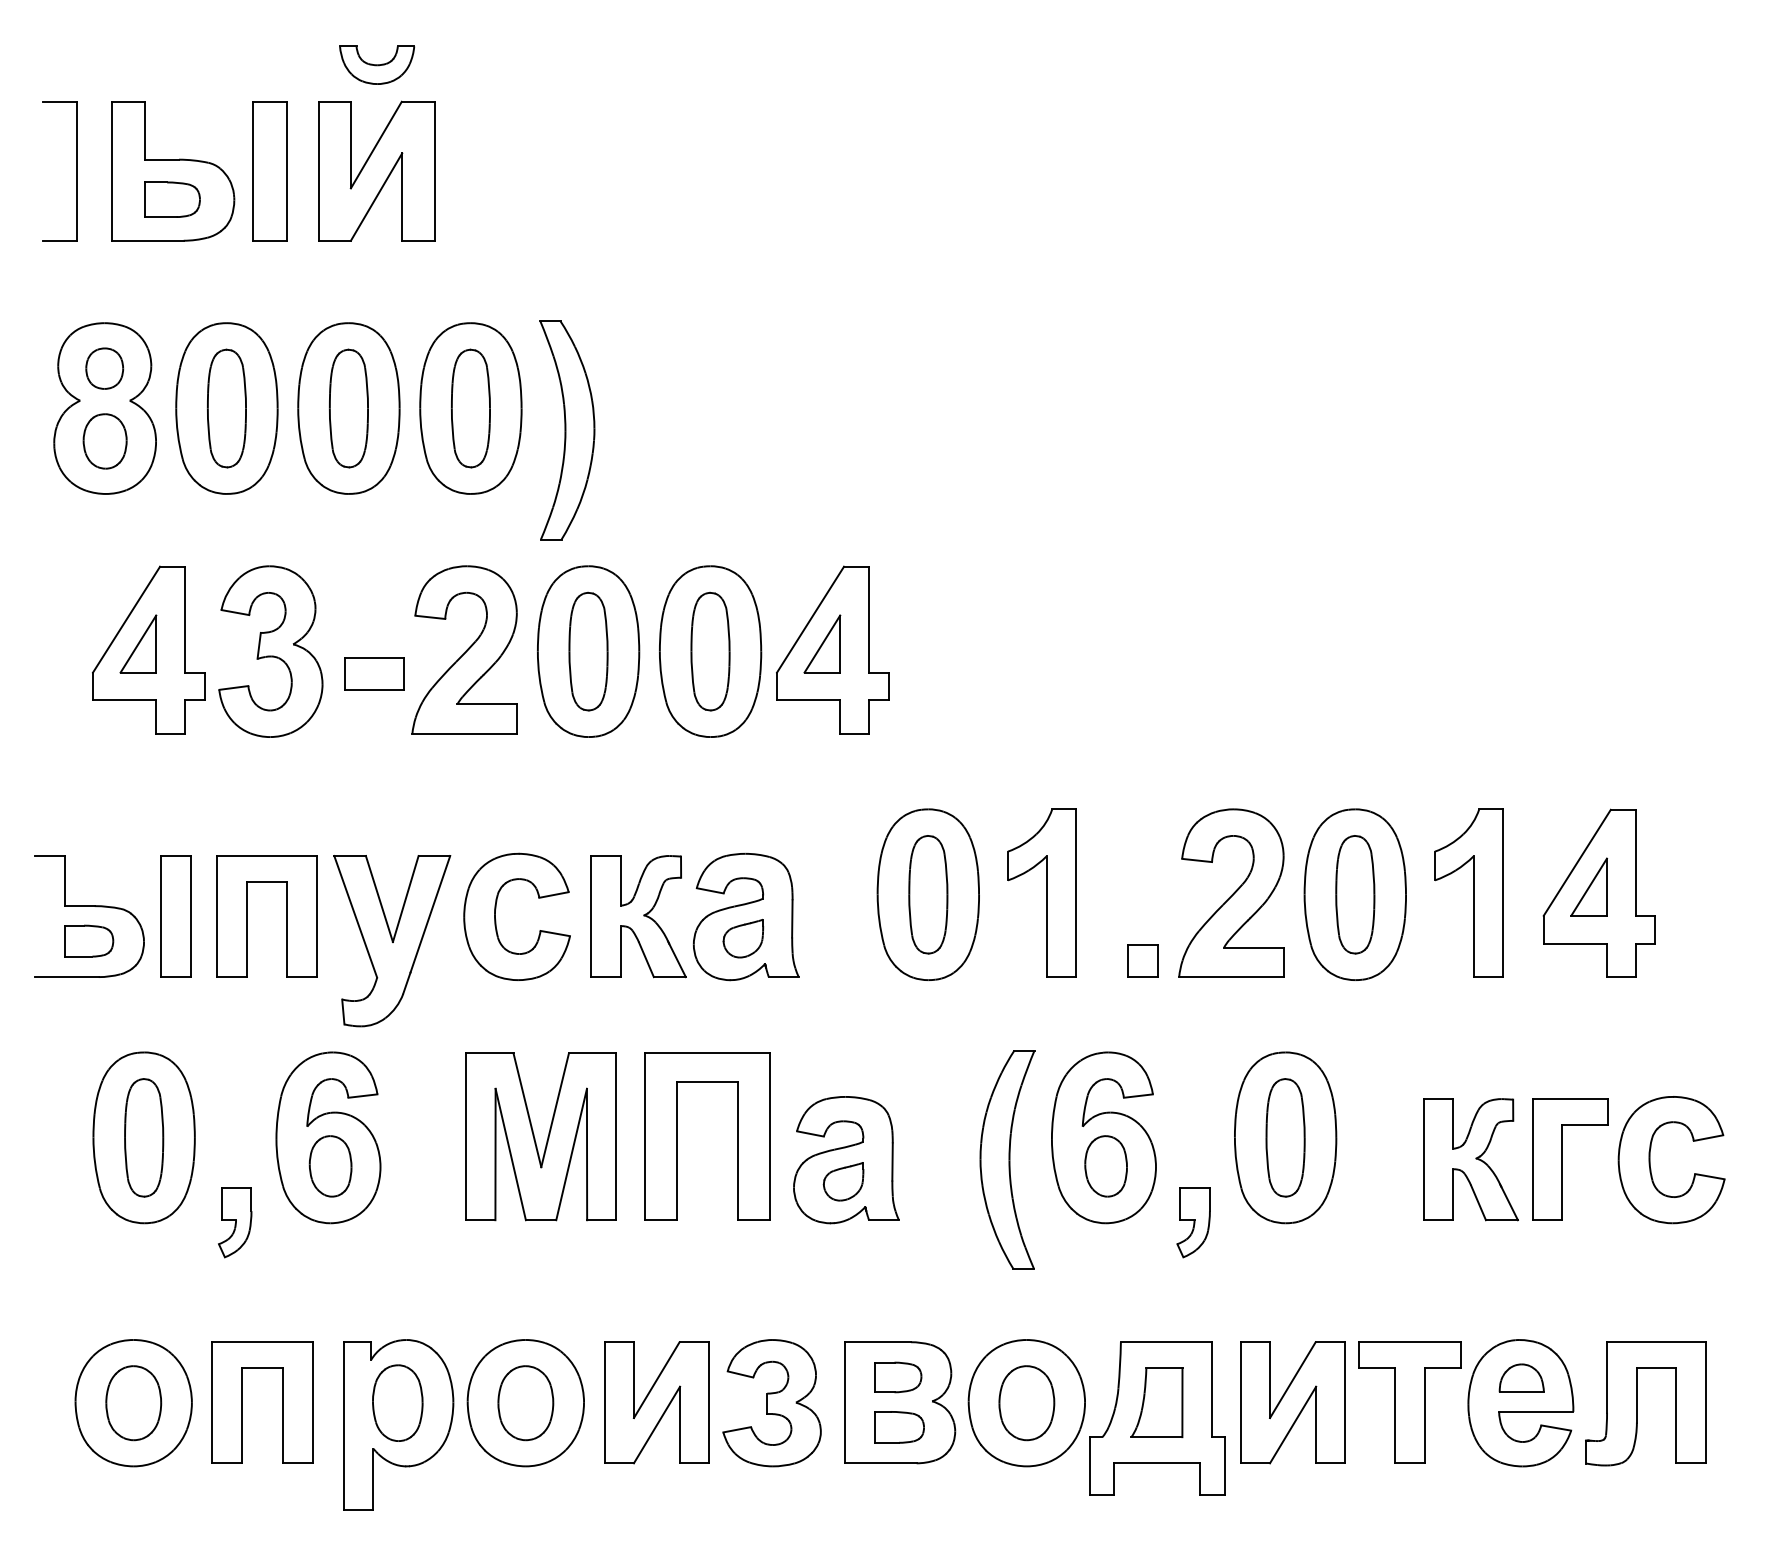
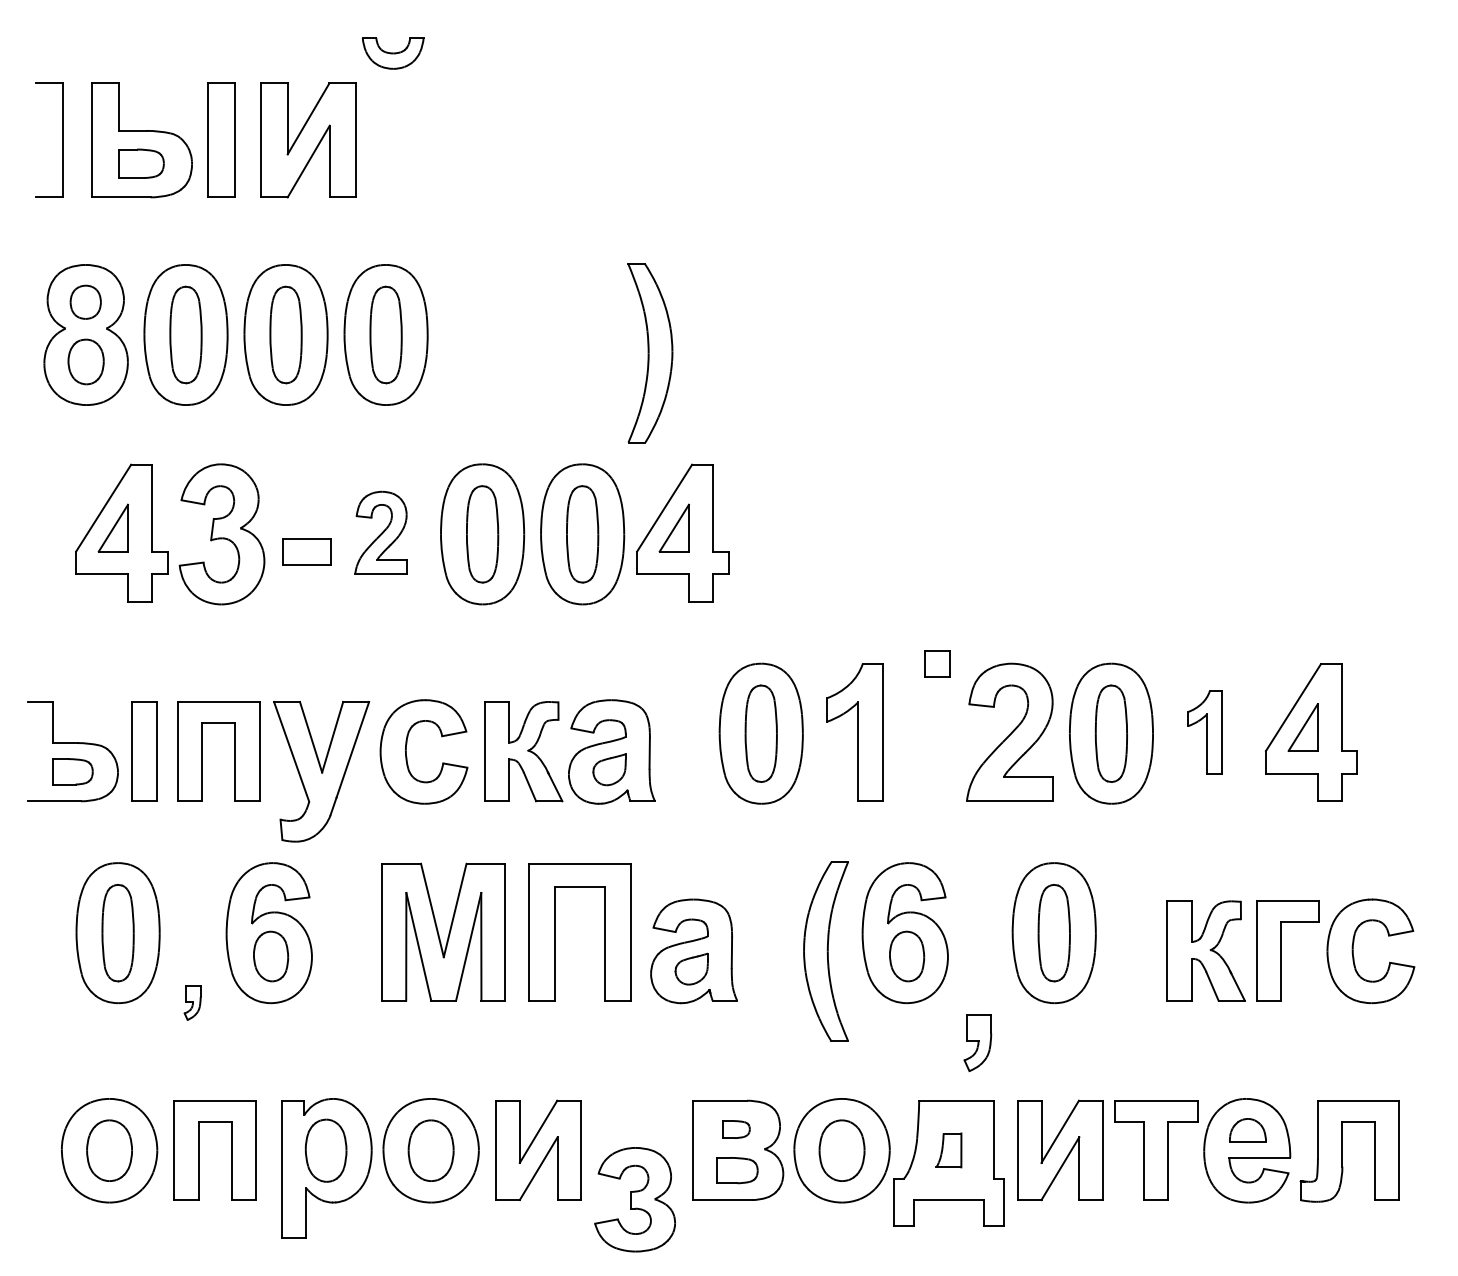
part: (377, 65) -> (393, 53), moved
part: (567, 431) -> (650, 353), moved
part: (464, 649) -> (380, 532), size x0.6
part: (1468, 893) -> (1204, 732), size x0.6
part: (1143, 960) -> (937, 663), moved
part: (234, 1222) -> (192, 1002), size x0.6
part: (1193, 1222) -> (977, 1042), moved
part: (898, 1377) -> (736, 1129), size x0.7
part: (771, 1402) -> (634, 1199), moved
part: (1156, 1402) -> (948, 1150), size x0.6

